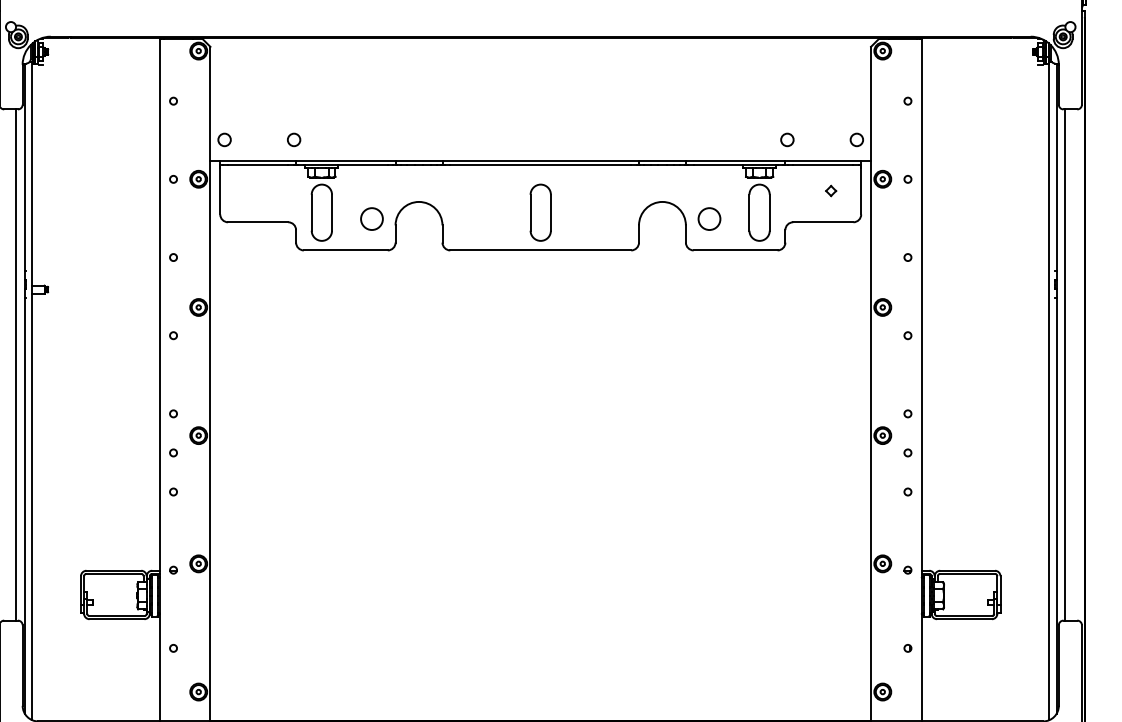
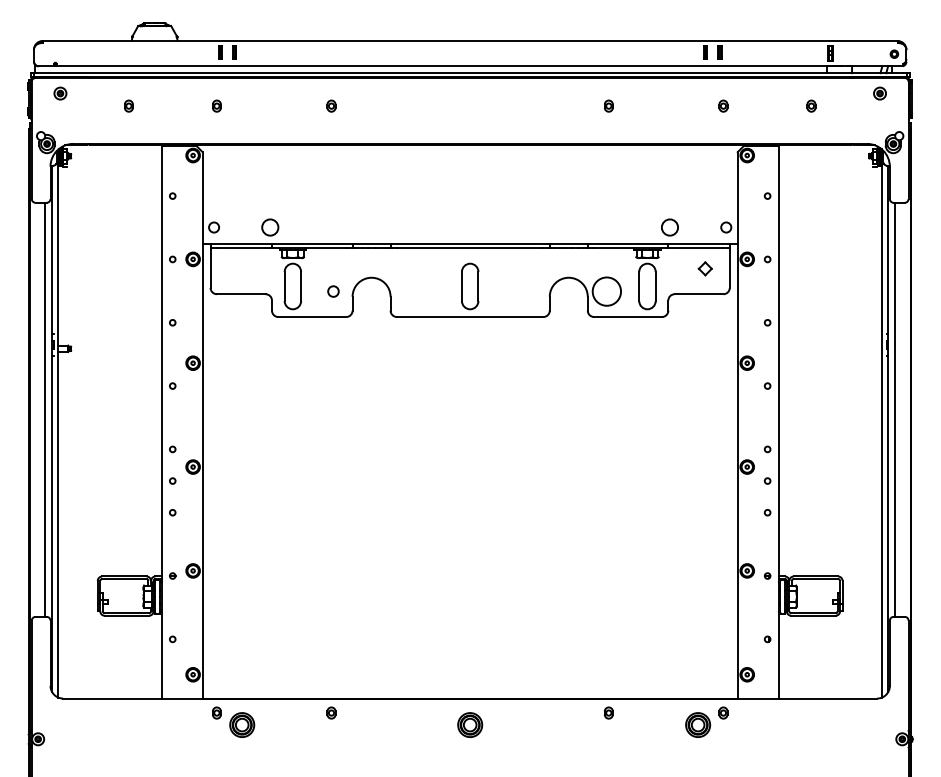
circle: (294, 139) -> (270, 227), size x1.6
circle: (786, 139) -> (669, 227), size x1.6
part: (831, 190) -> (705, 268), size x1.6
circle: (372, 218) -> (333, 291), size x0.6
circle: (709, 218) -> (606, 291), size x1.6

